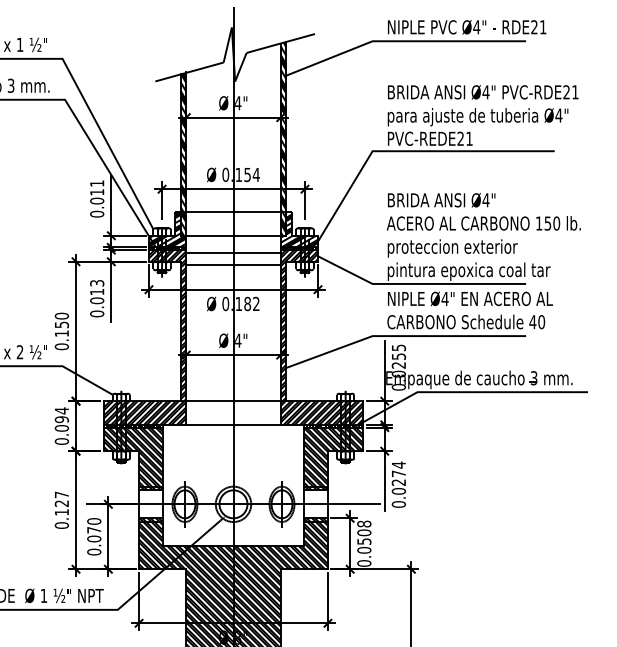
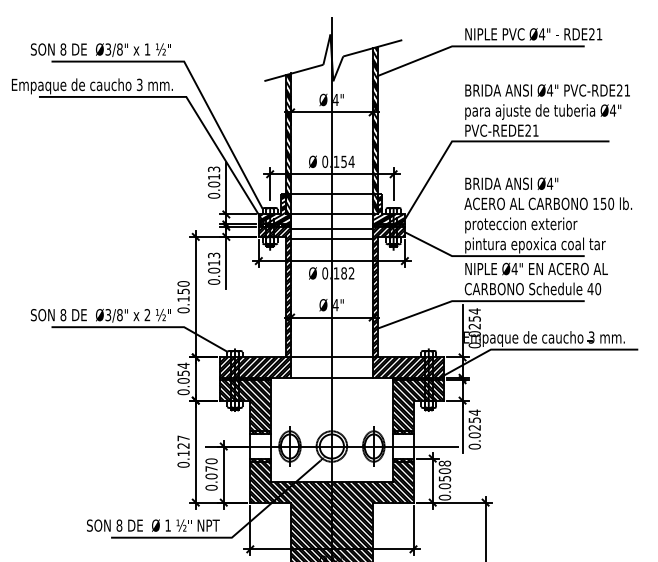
text: (97, 183) -> (214, 169), 0.011 -> 0.013
text: (398, 348) -> (474, 311), 0.0255 -> 0.0254
text: (61, 419) -> (183, 373), 0.094 -> 0.054
text: (398, 473) -> (474, 419), 0.0274 -> 0.0254

